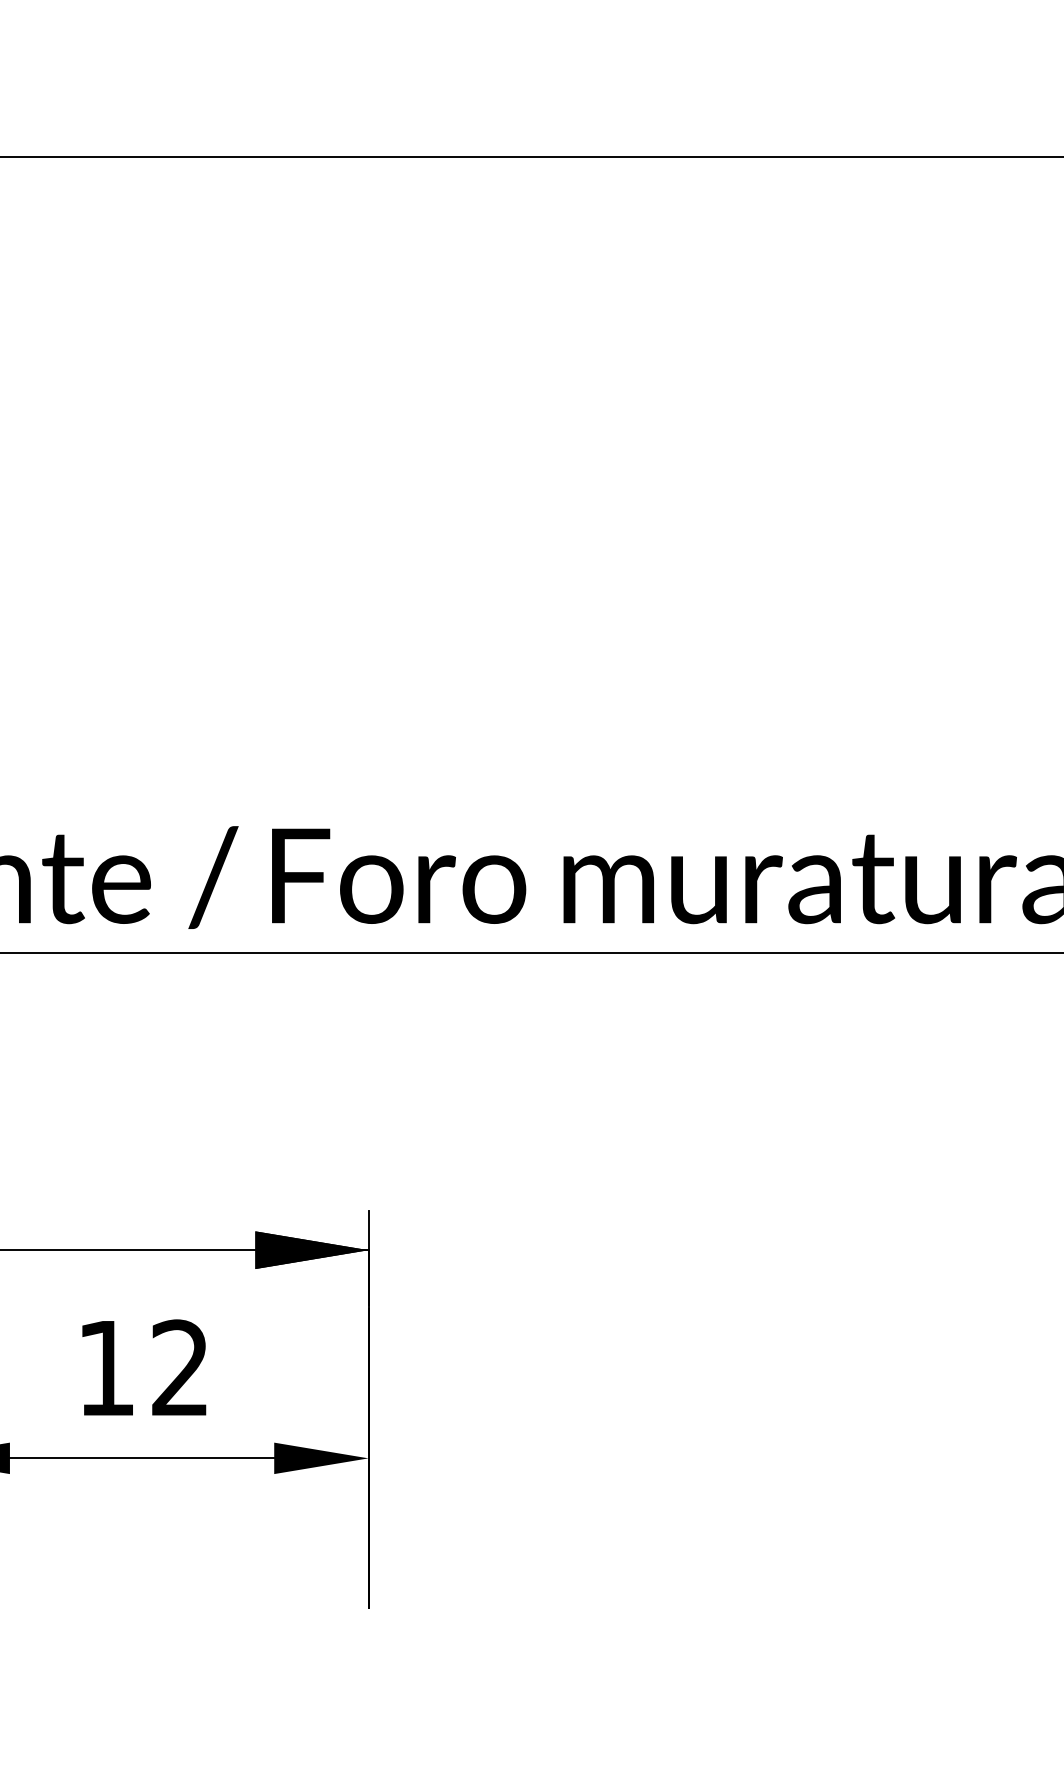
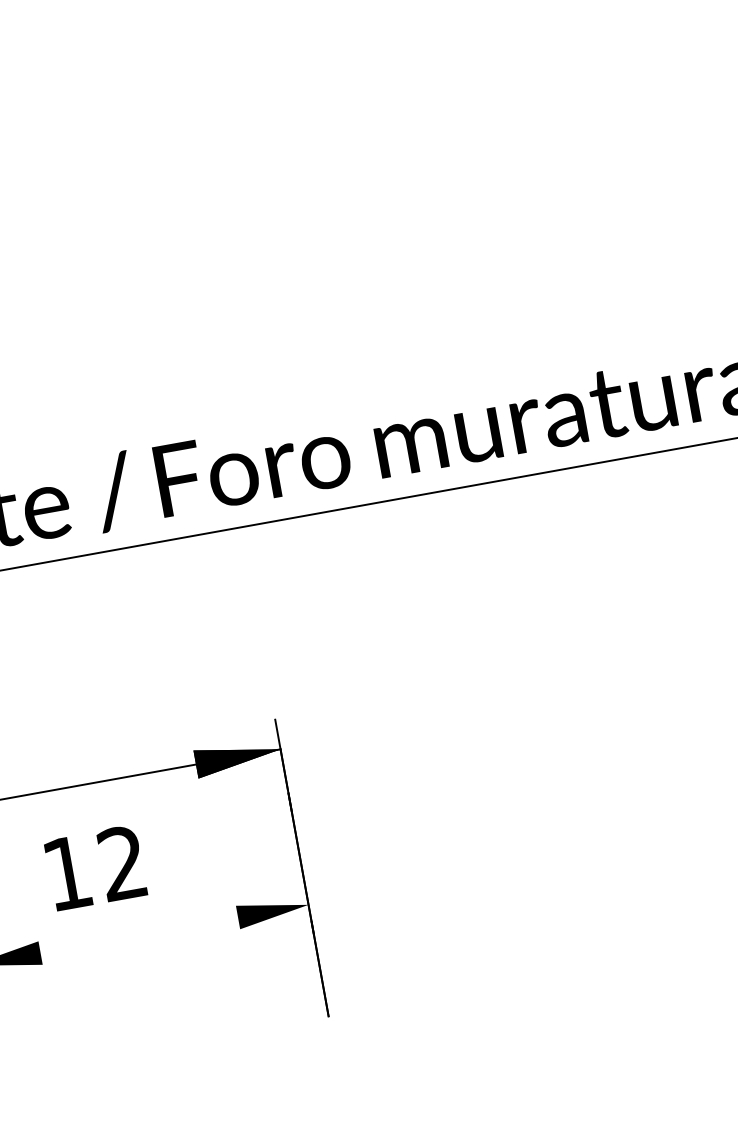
text: (144, 1367) -> (95, 867), moved
line: (141, 1458) -> (138, 935), removed

